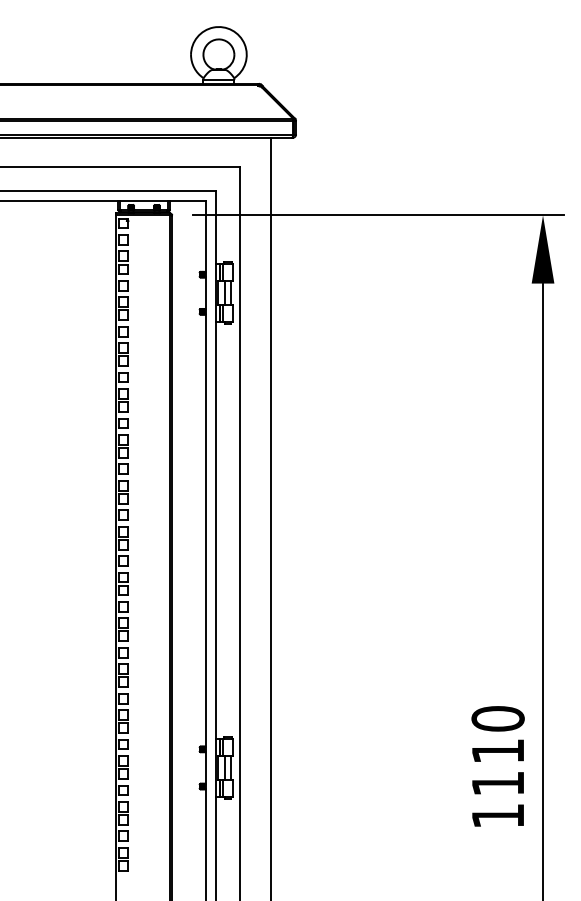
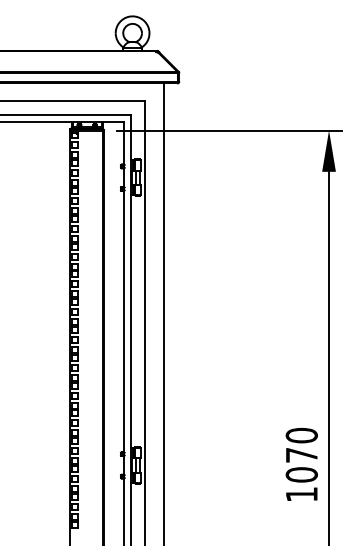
text: (497, 768) -> (301, 465), 1110 -> 1070

